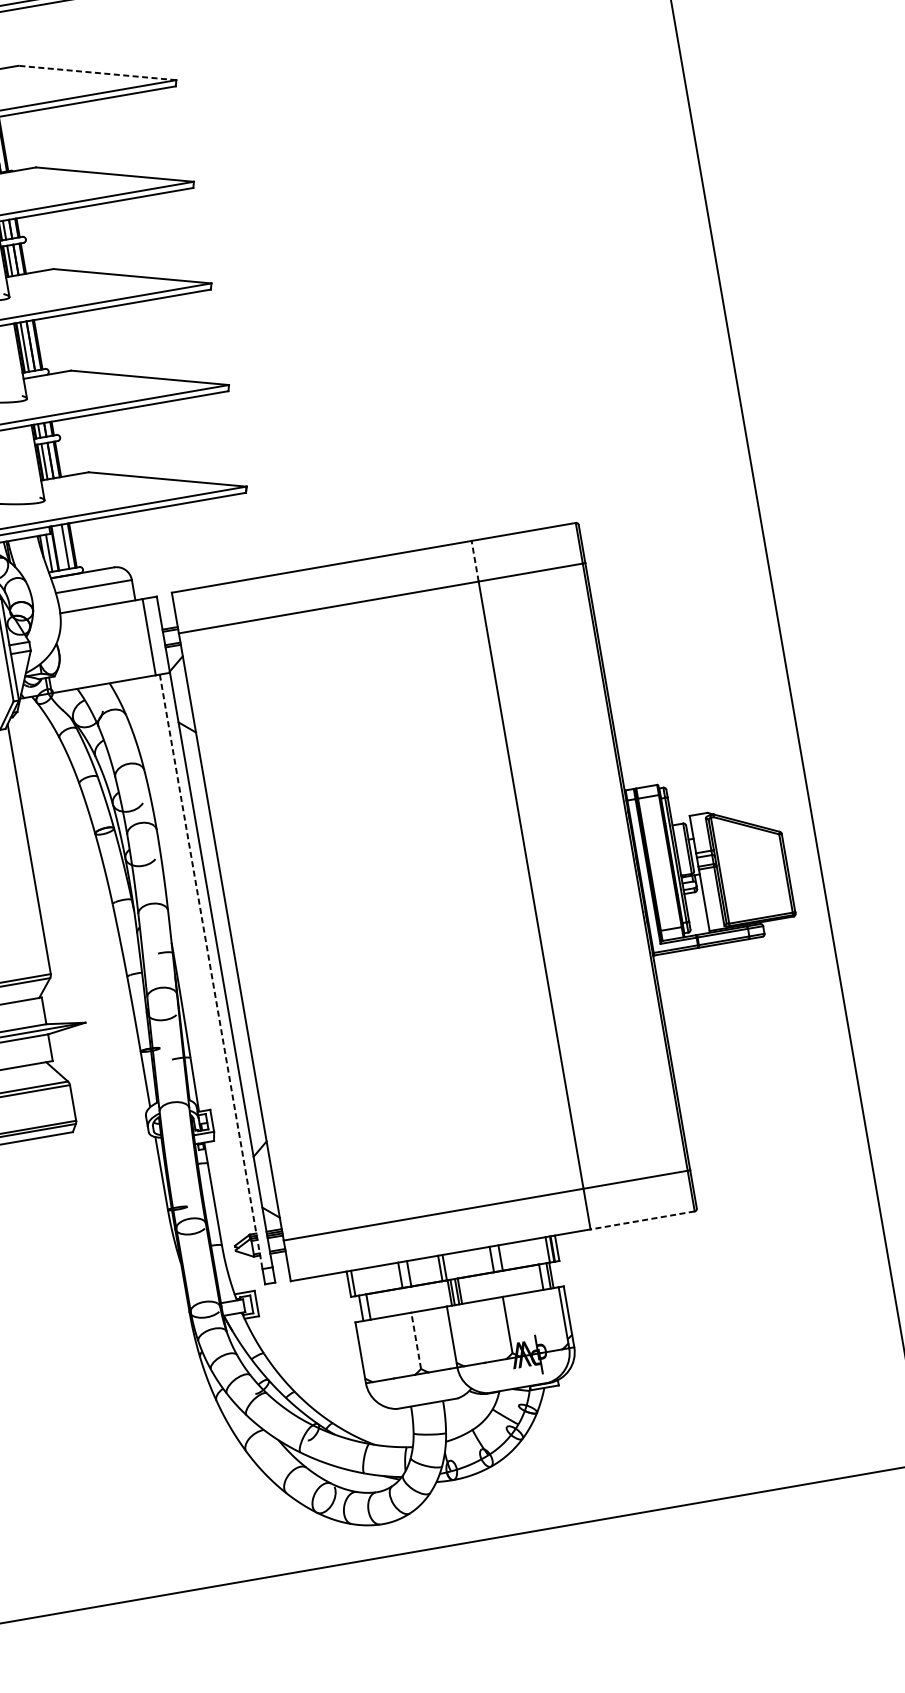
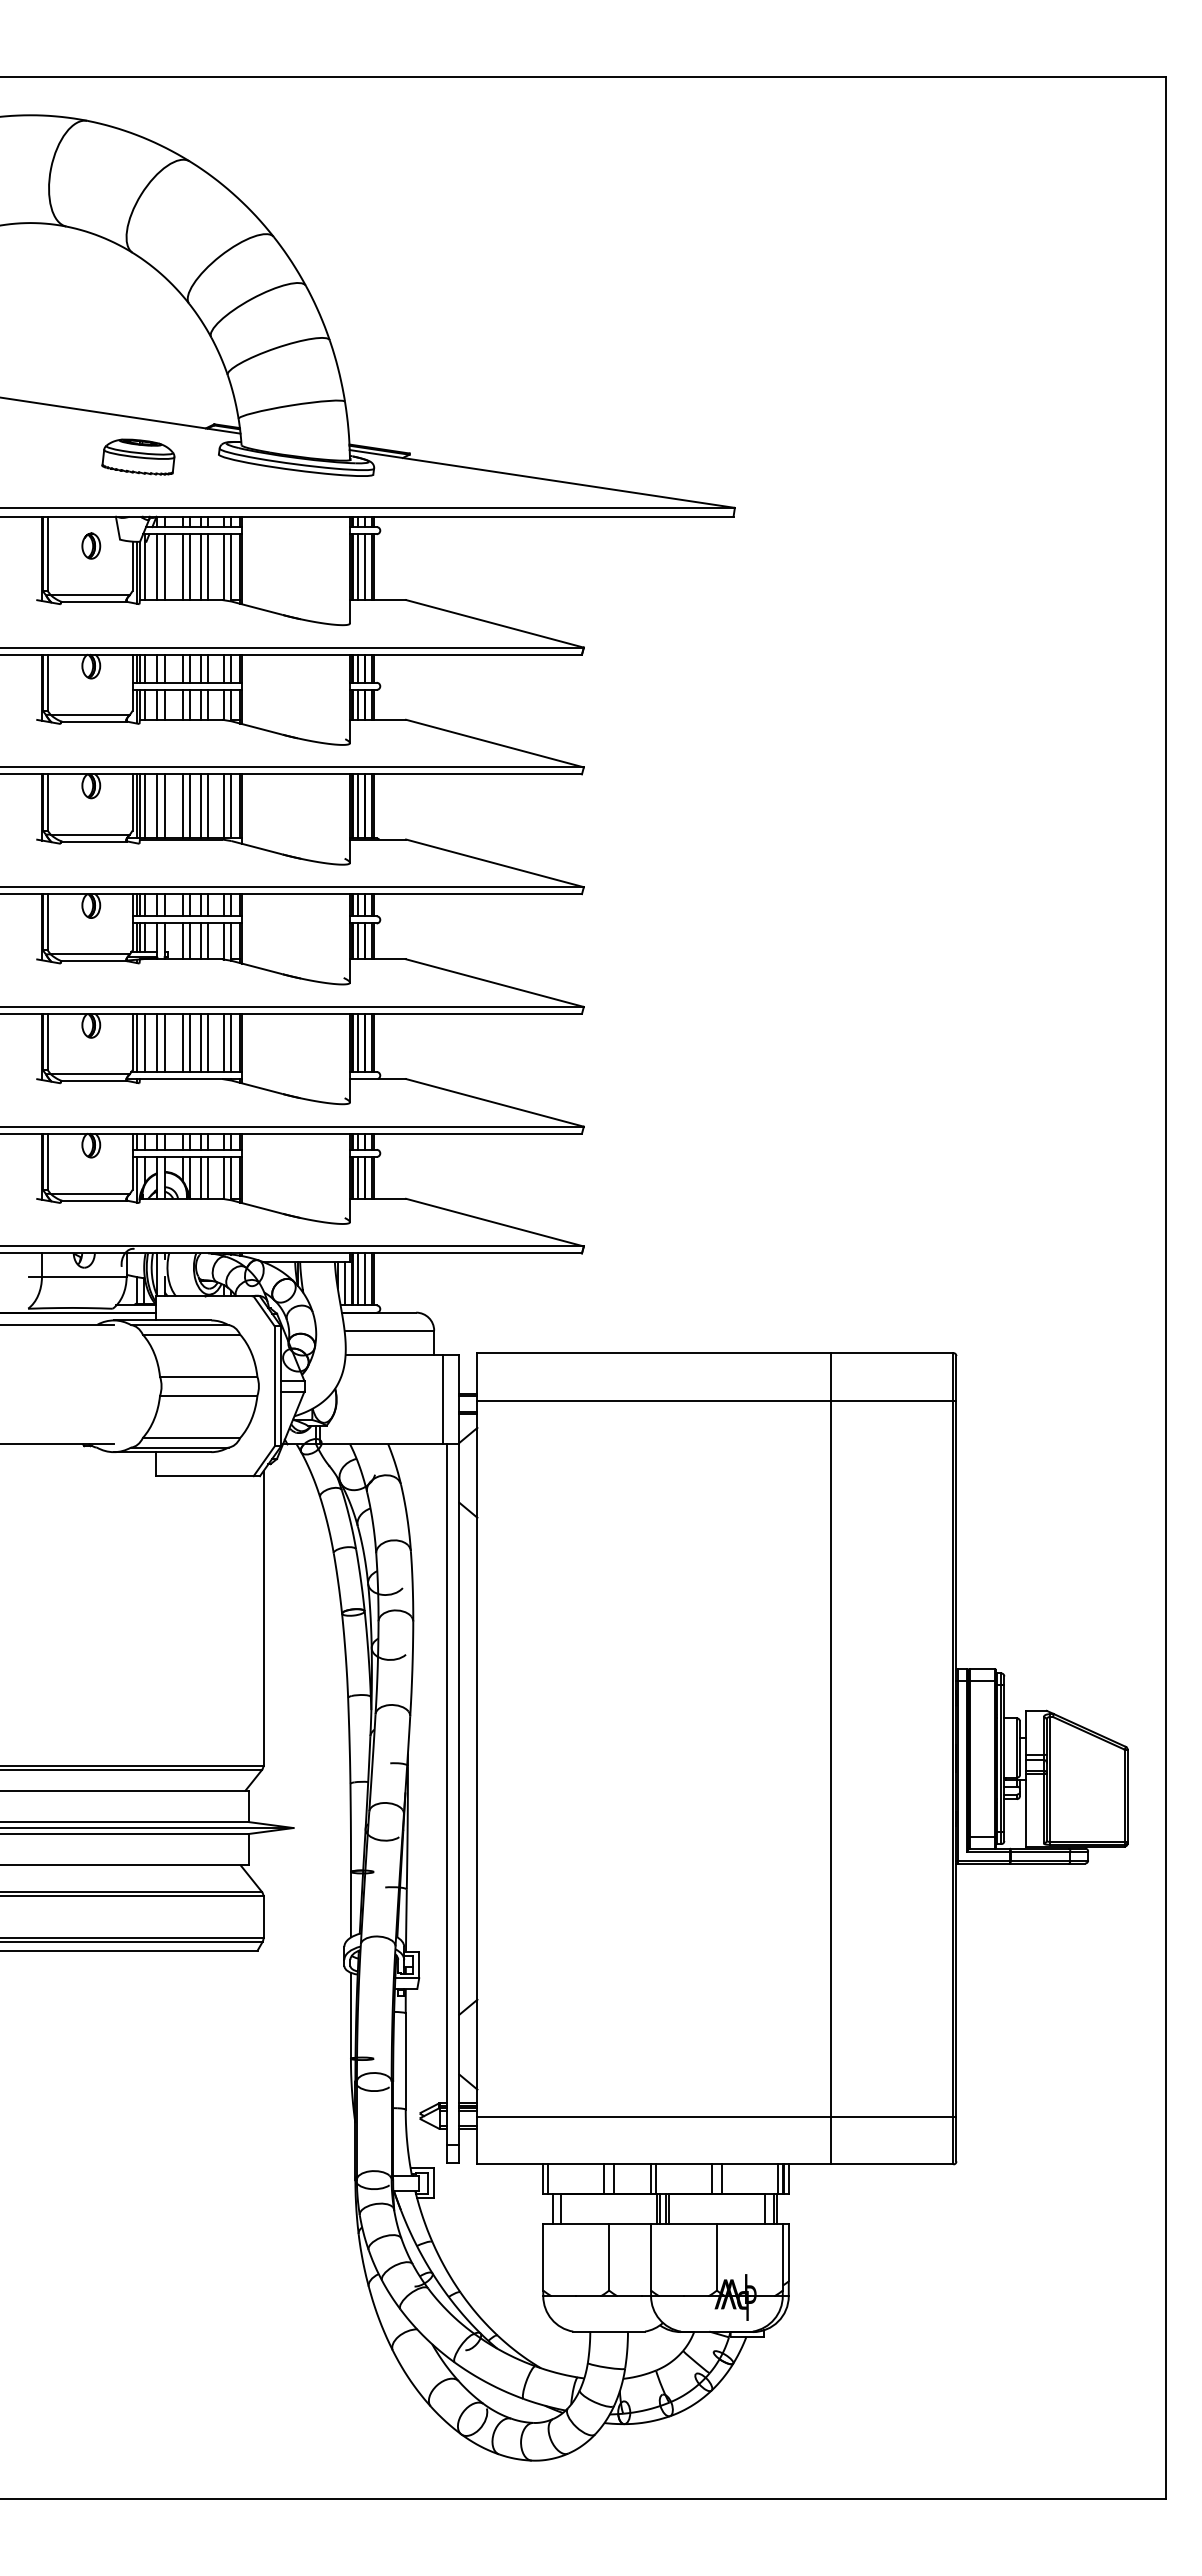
line: (97, 72) -> (494, 743), dashed -> solid
line: (59, 547) -> (357, 1279), added
line: (475, 561) -> (830, 1377), dashed -> solid
line: (211, 972) -> (447, 1795), dashed -> solid
line: (642, 1220) -> (891, 2164), dashed -> solid
line: (416, 1339) -> (609, 2256), dashed -> solid

